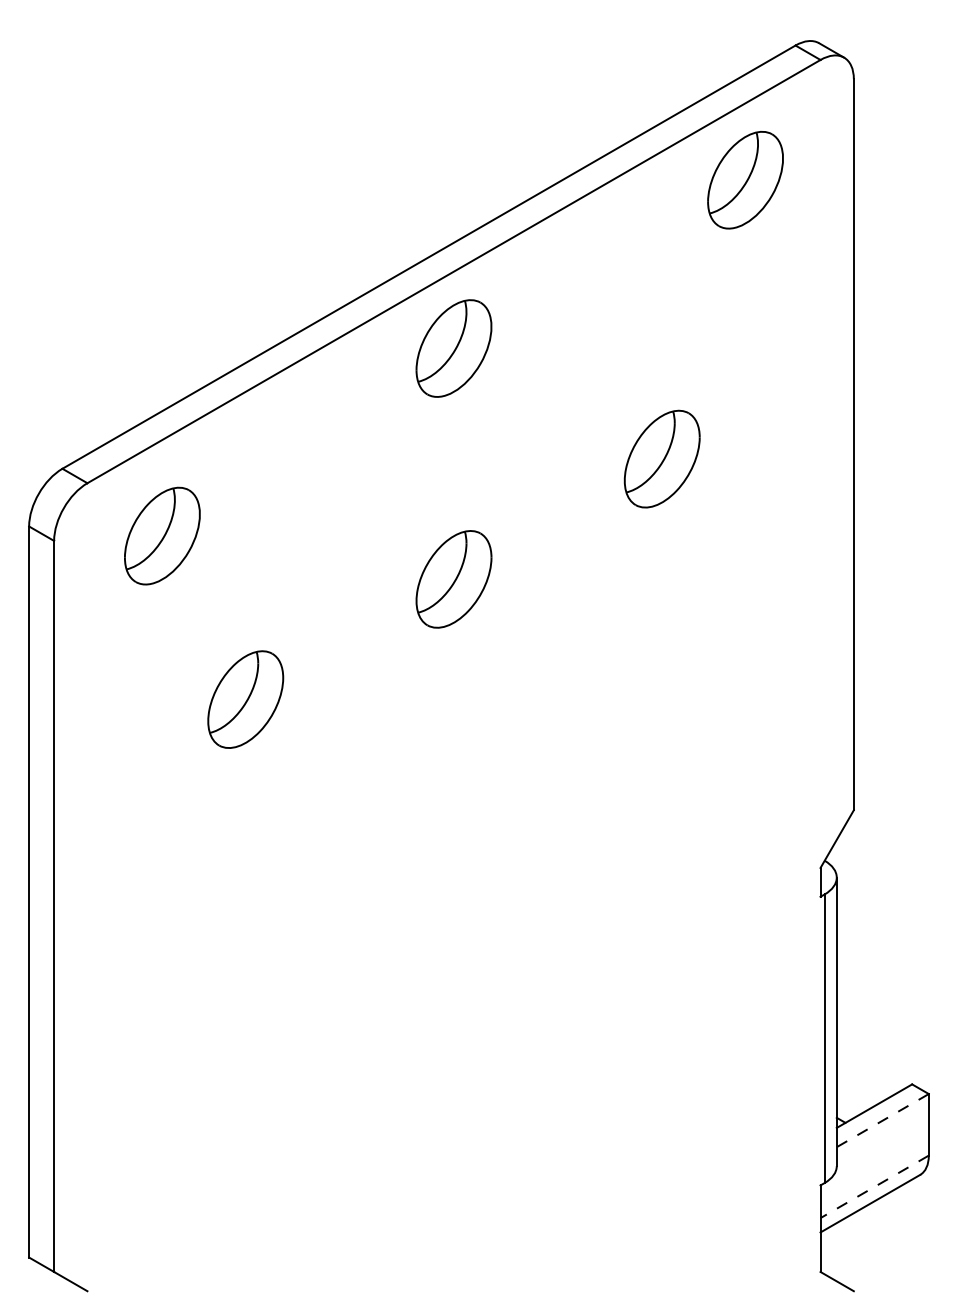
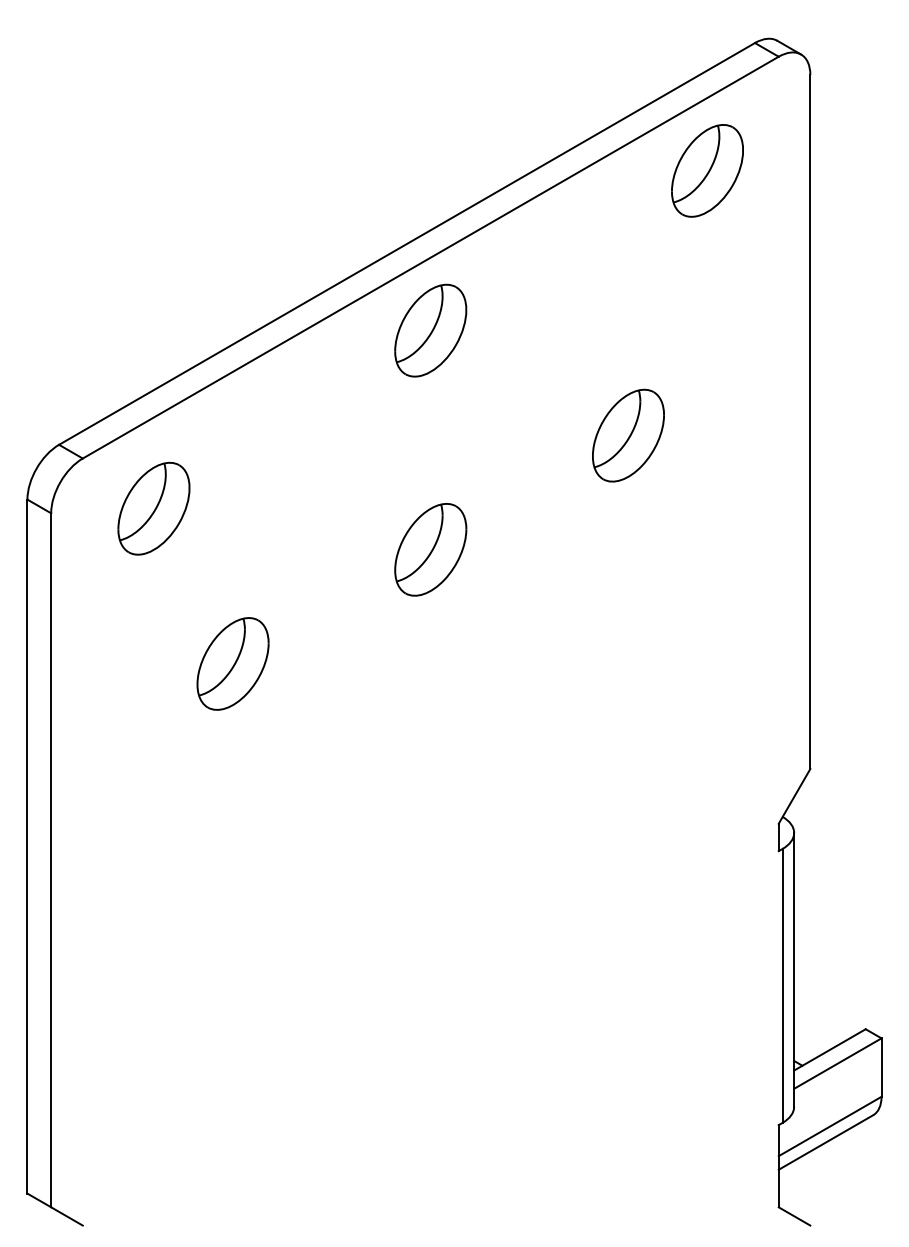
line: (882, 1120) -> (837, 1063), dashed -> solid
line: (874, 1186) -> (829, 1126), dashed -> solid

